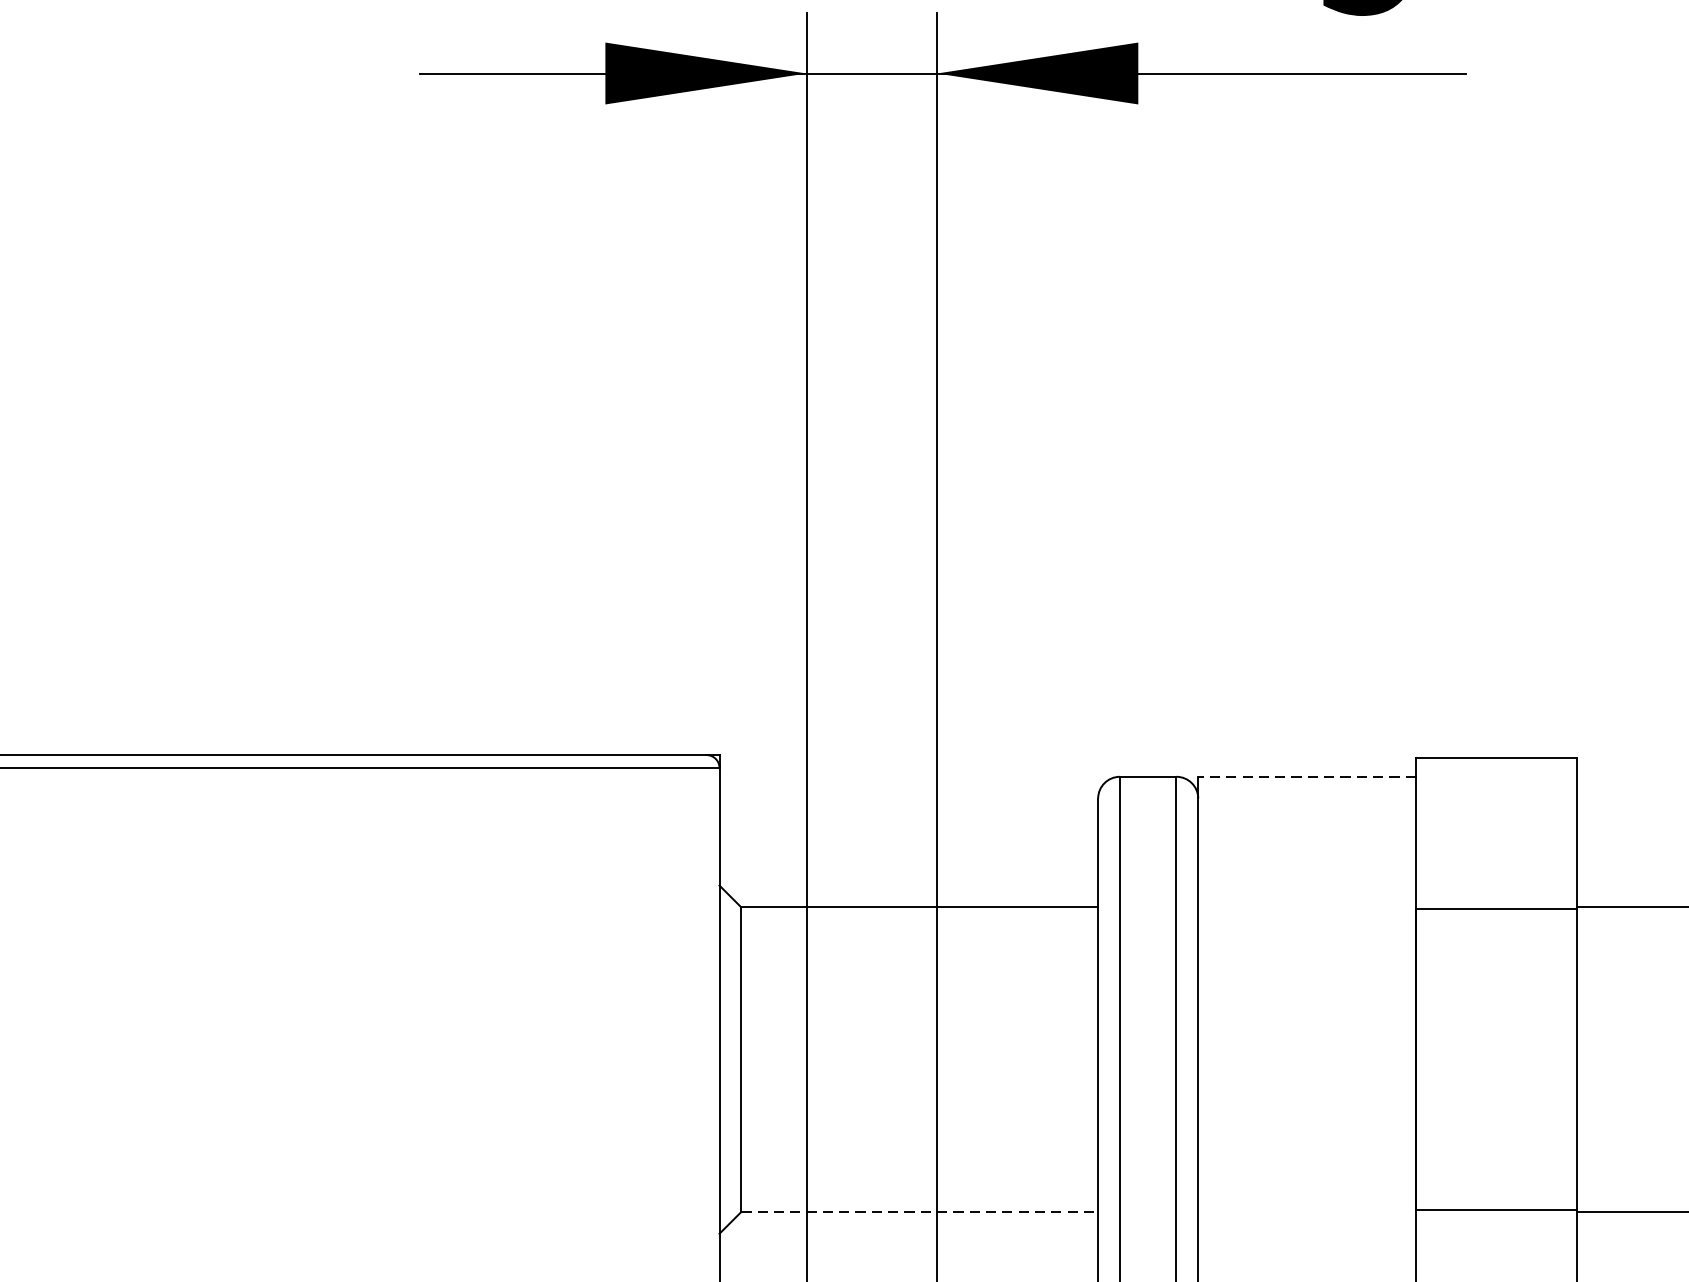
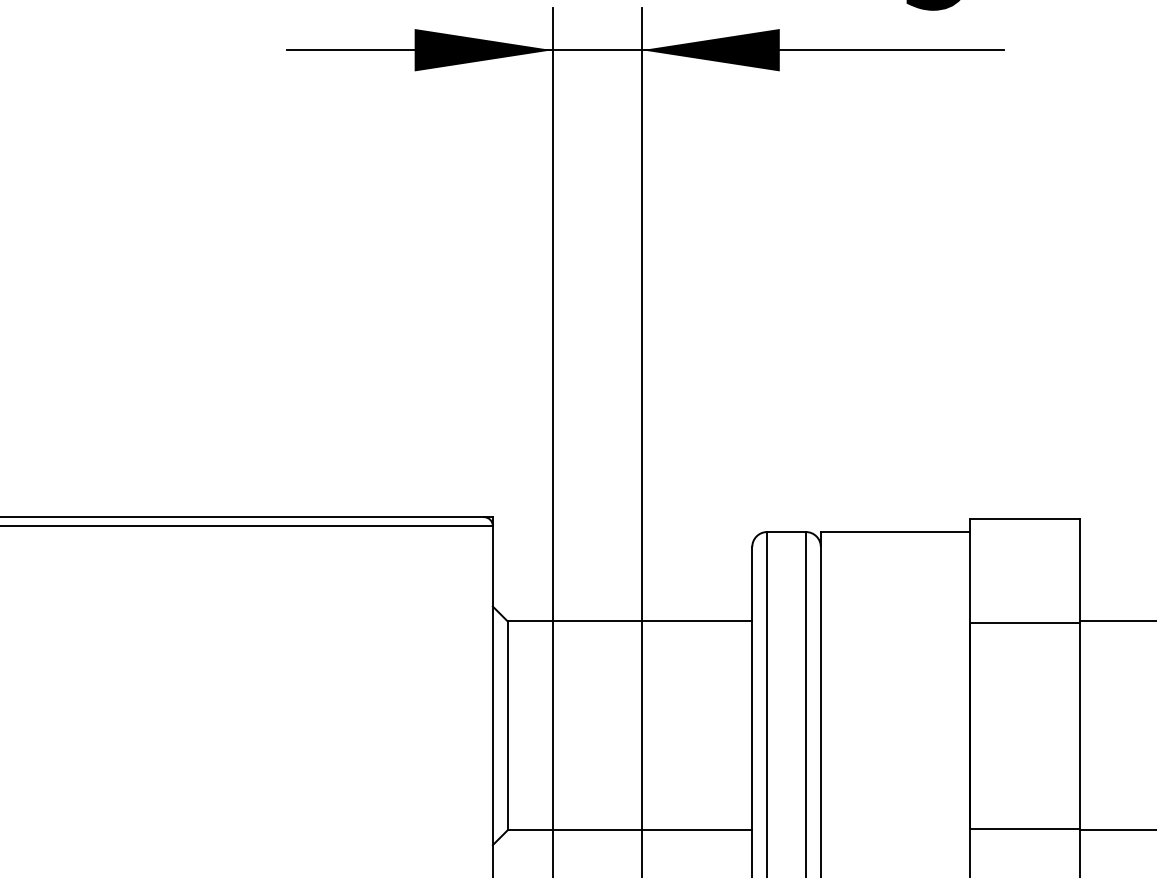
line: (1307, 777) -> (895, 532), dashed -> solid
line: (920, 1212) -> (630, 830), dashed -> solid

